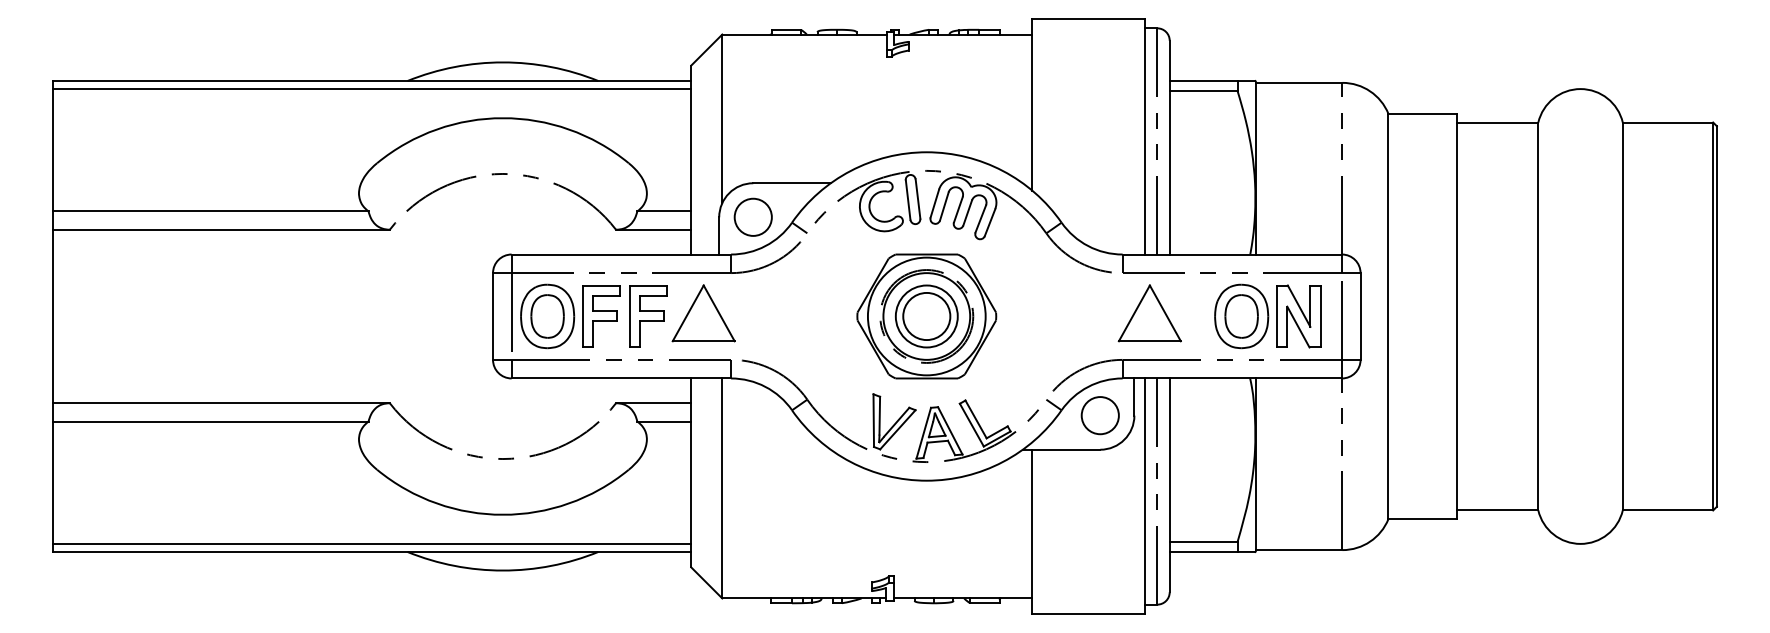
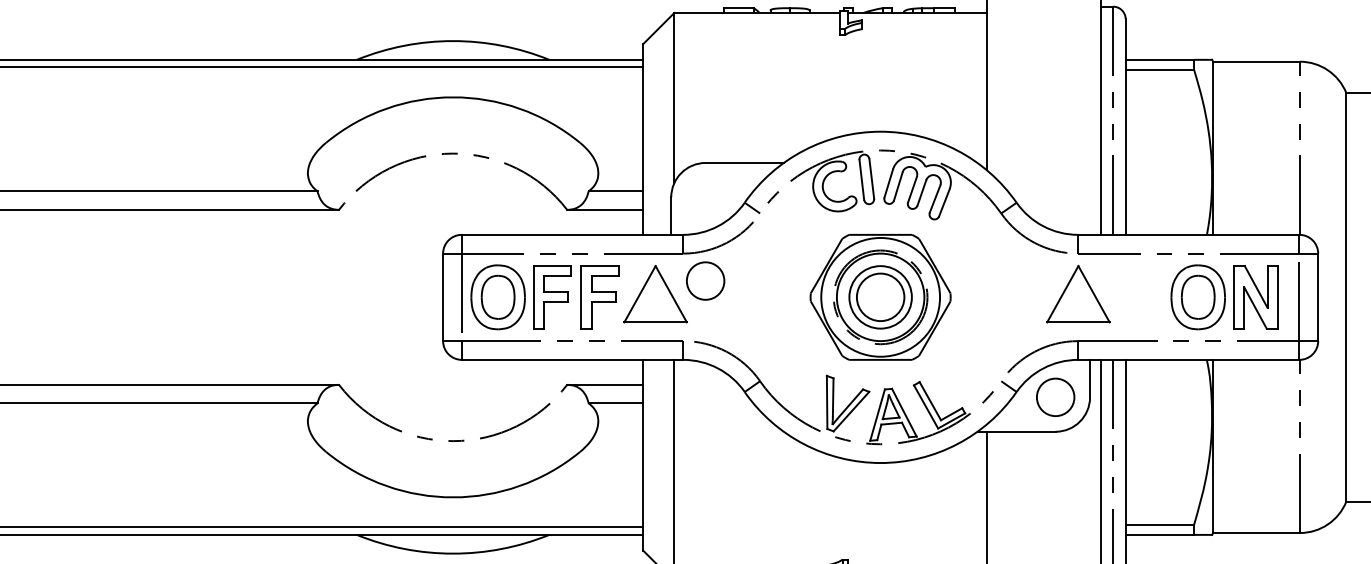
circle: (752, 216) -> (704, 280), moved
part: (1149, 313) -> (1078, 294), moved

